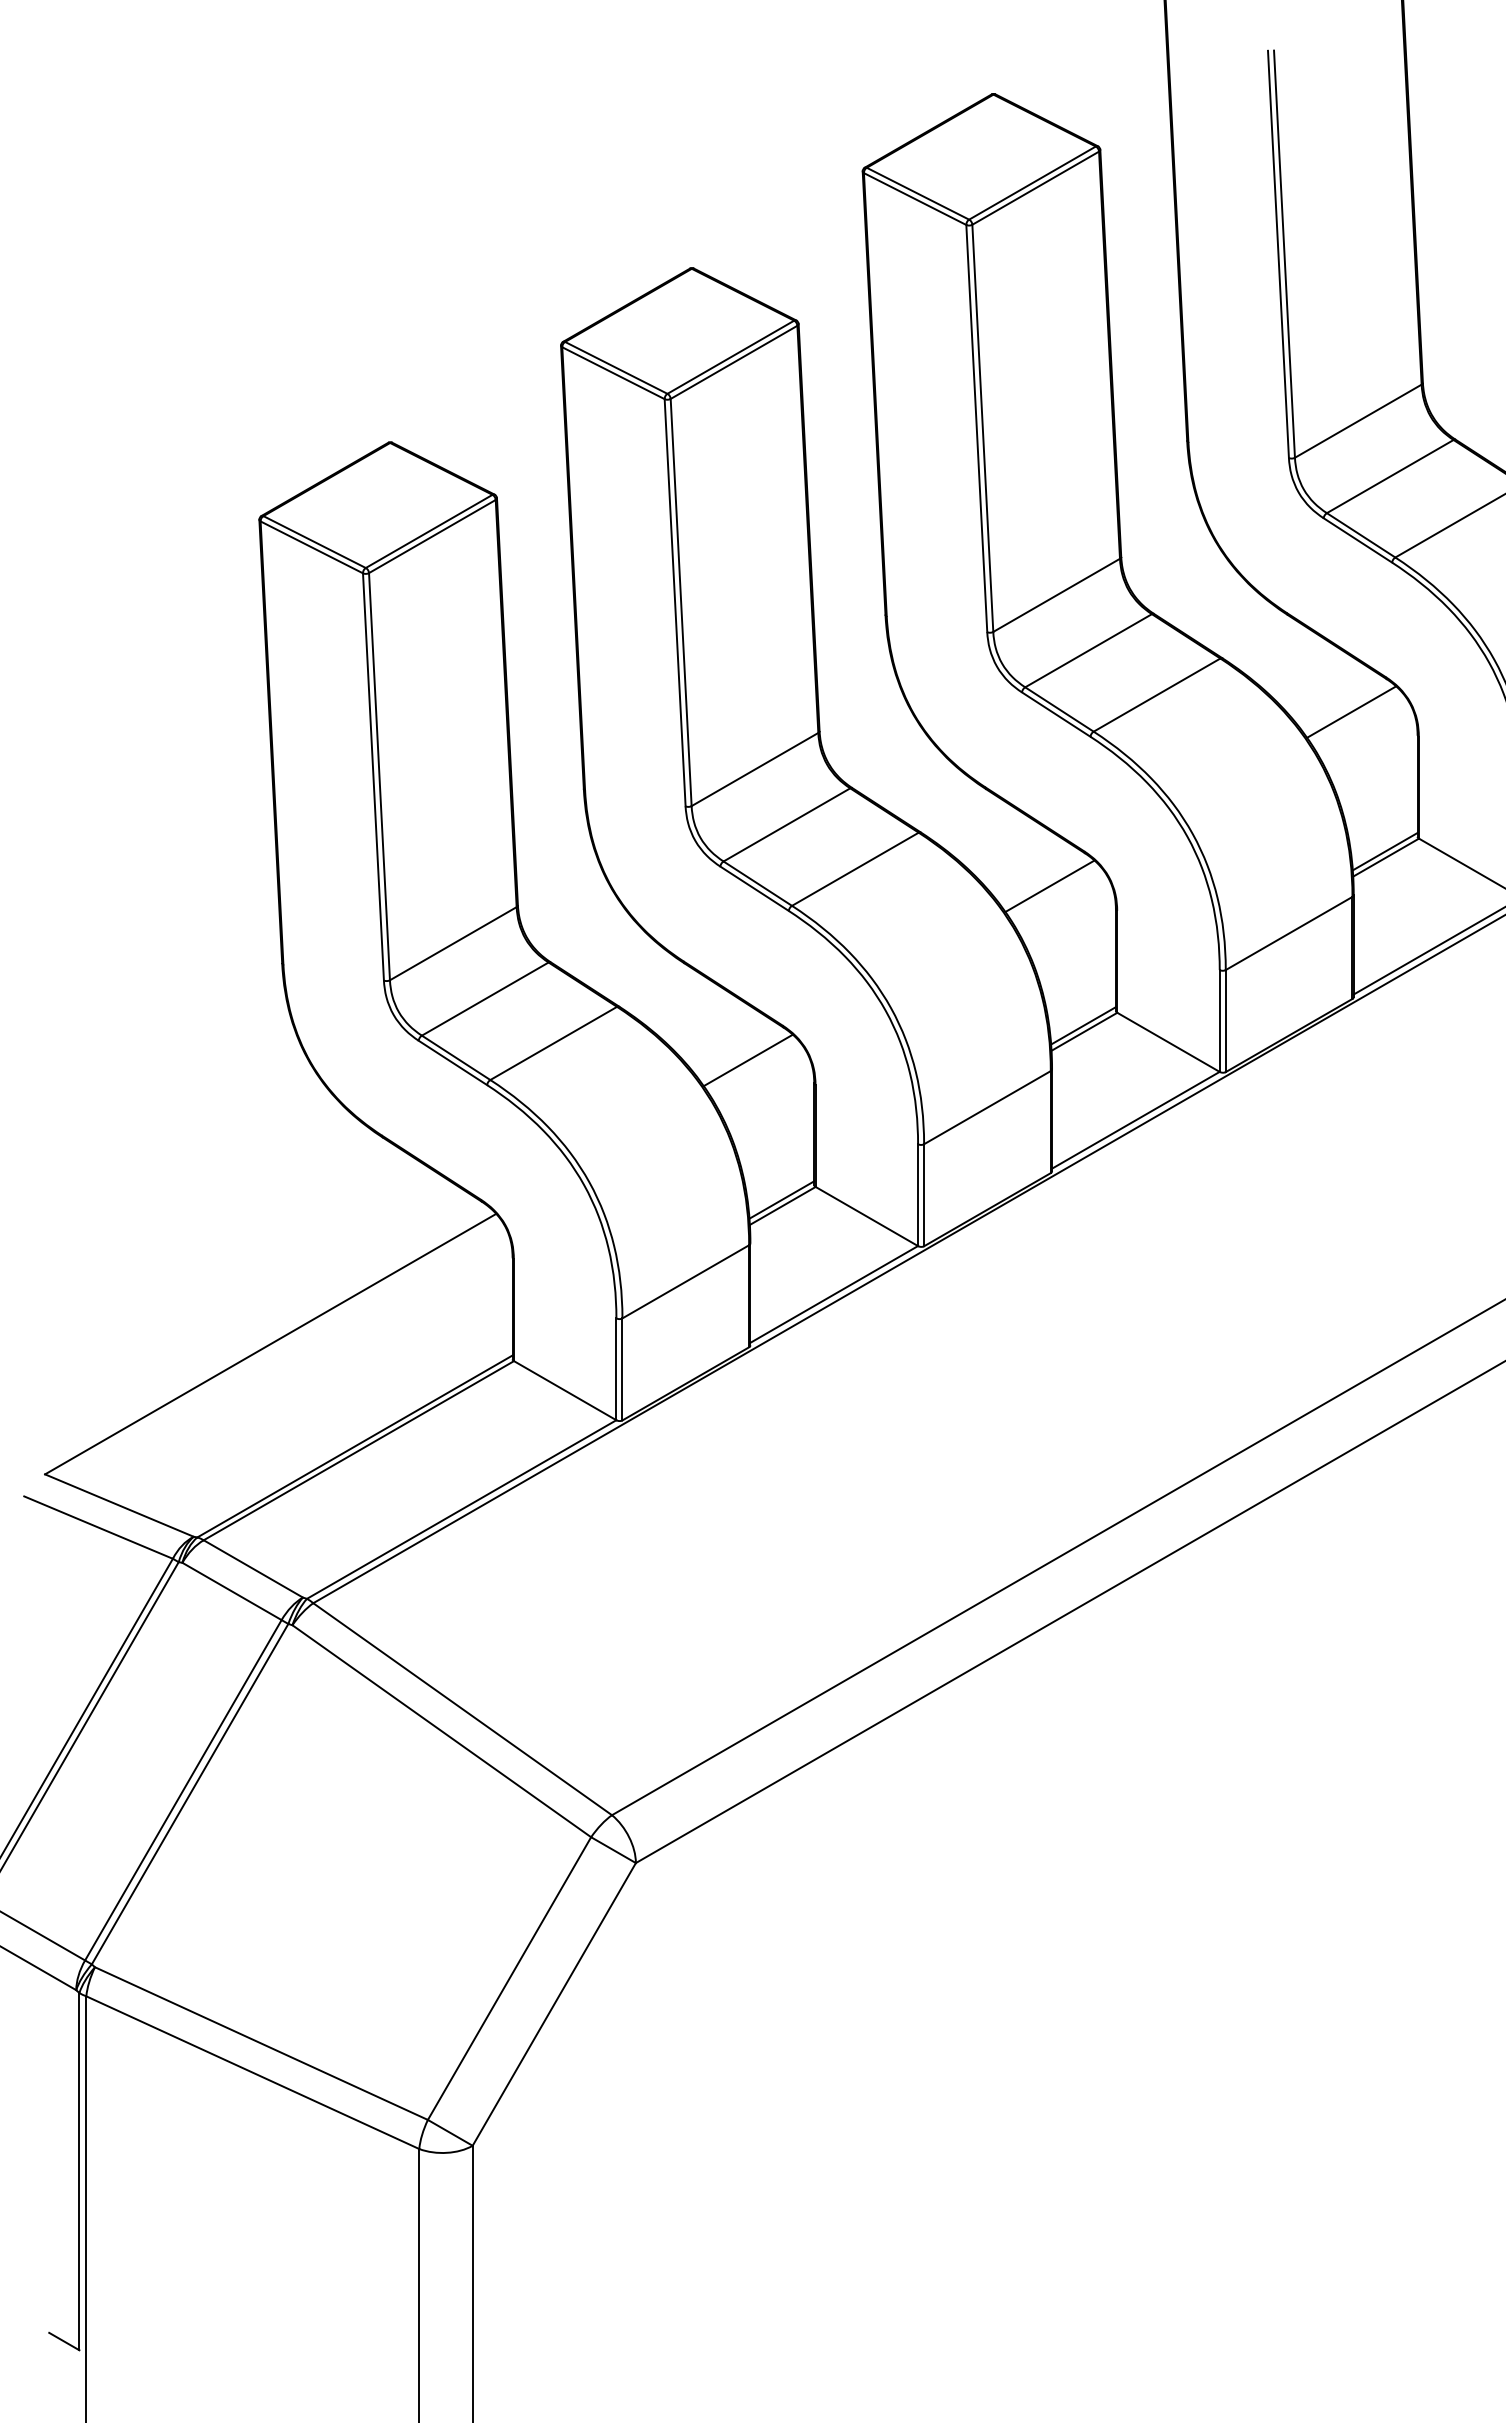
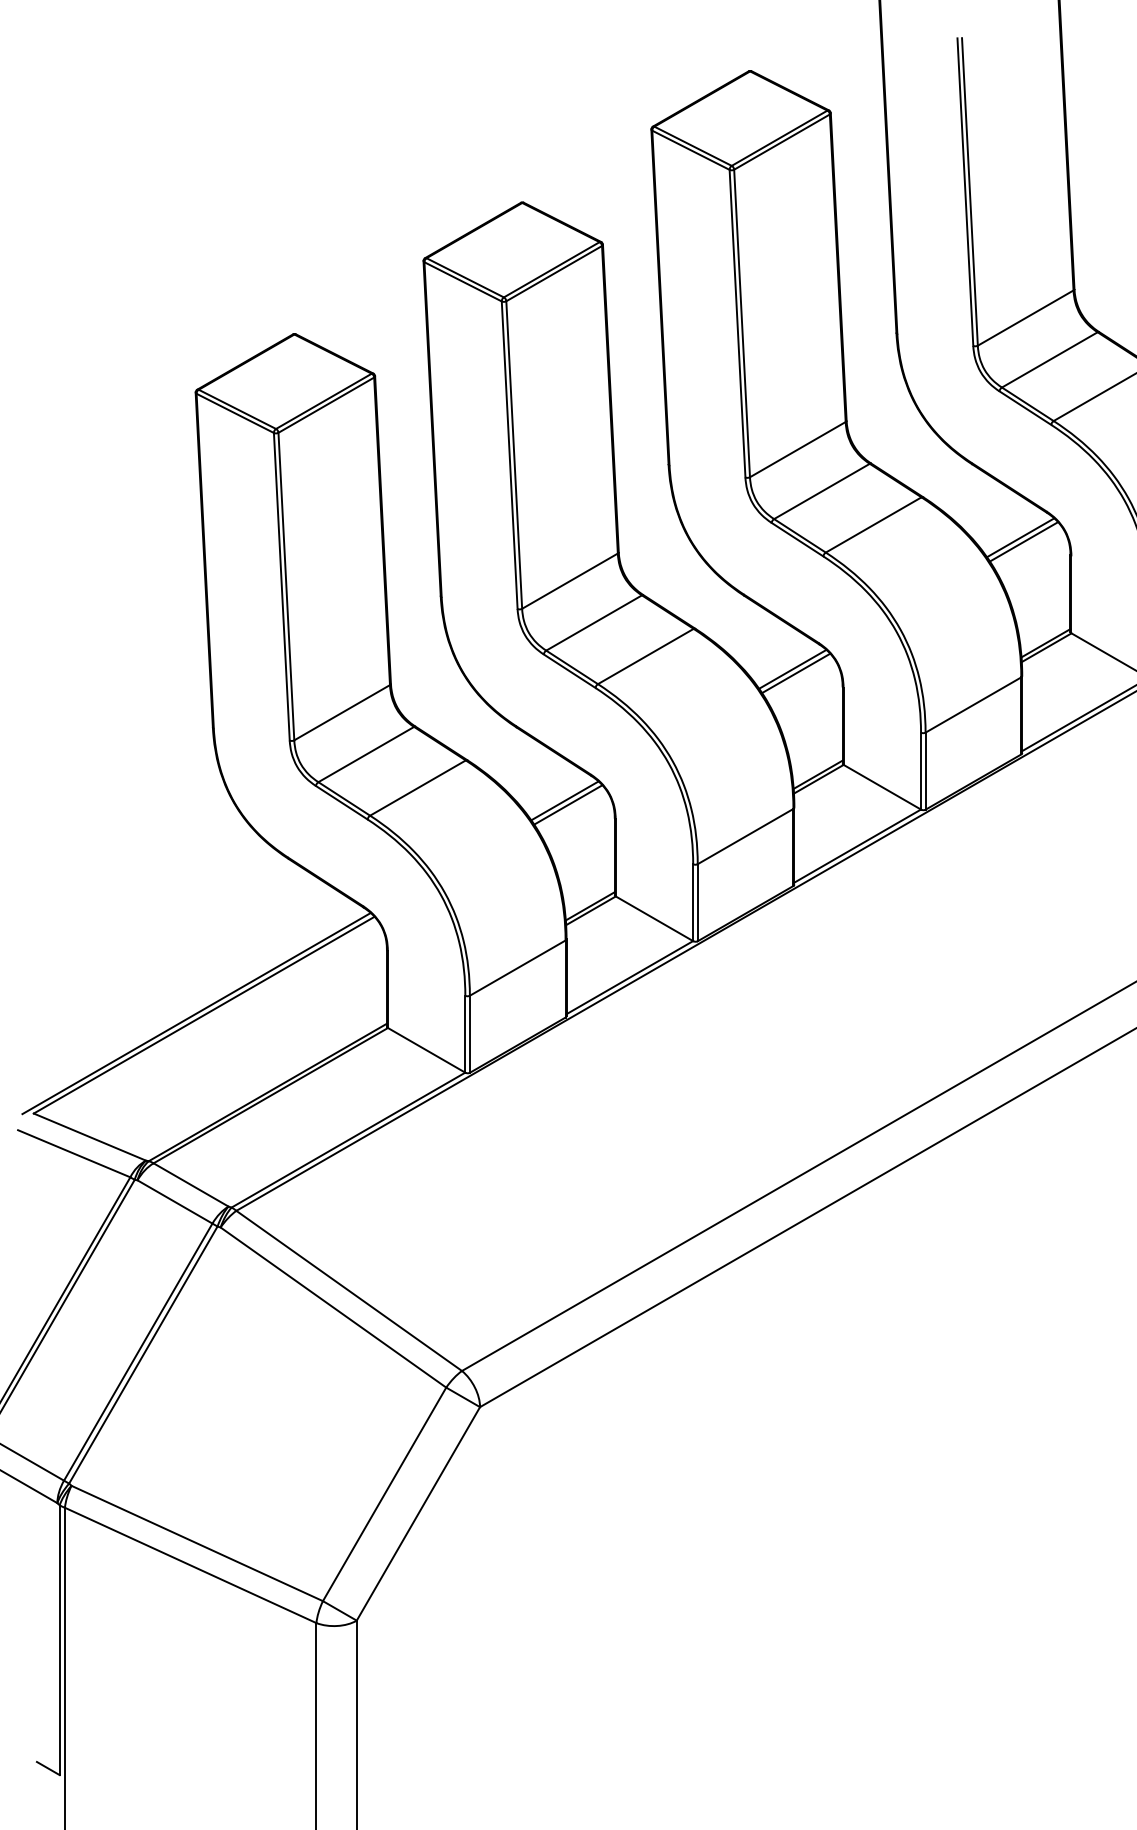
line: (1356, 717) -> (1024, 541), added
line: (1054, 891) -> (796, 673), added
line: (752, 1065) -> (568, 804), added
line: (260, 1341) -> (196, 1013), added

